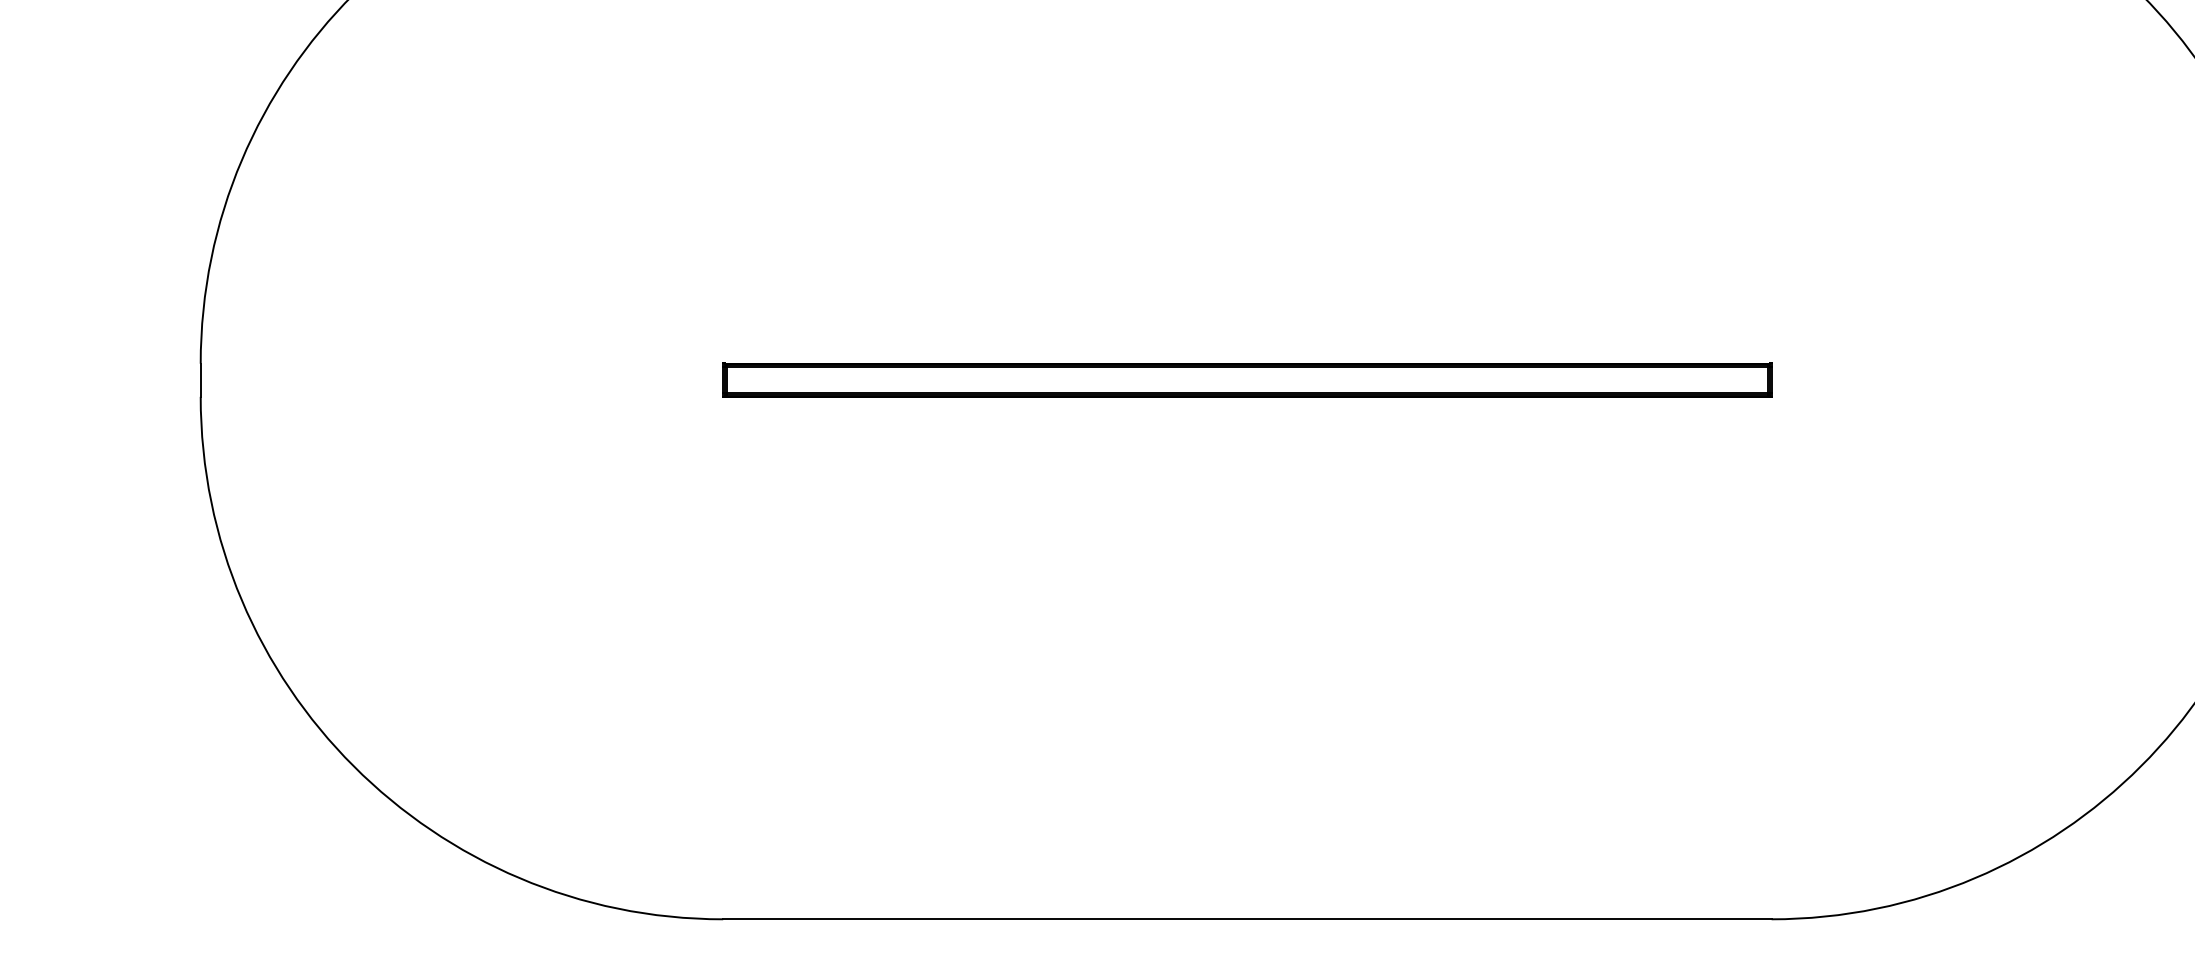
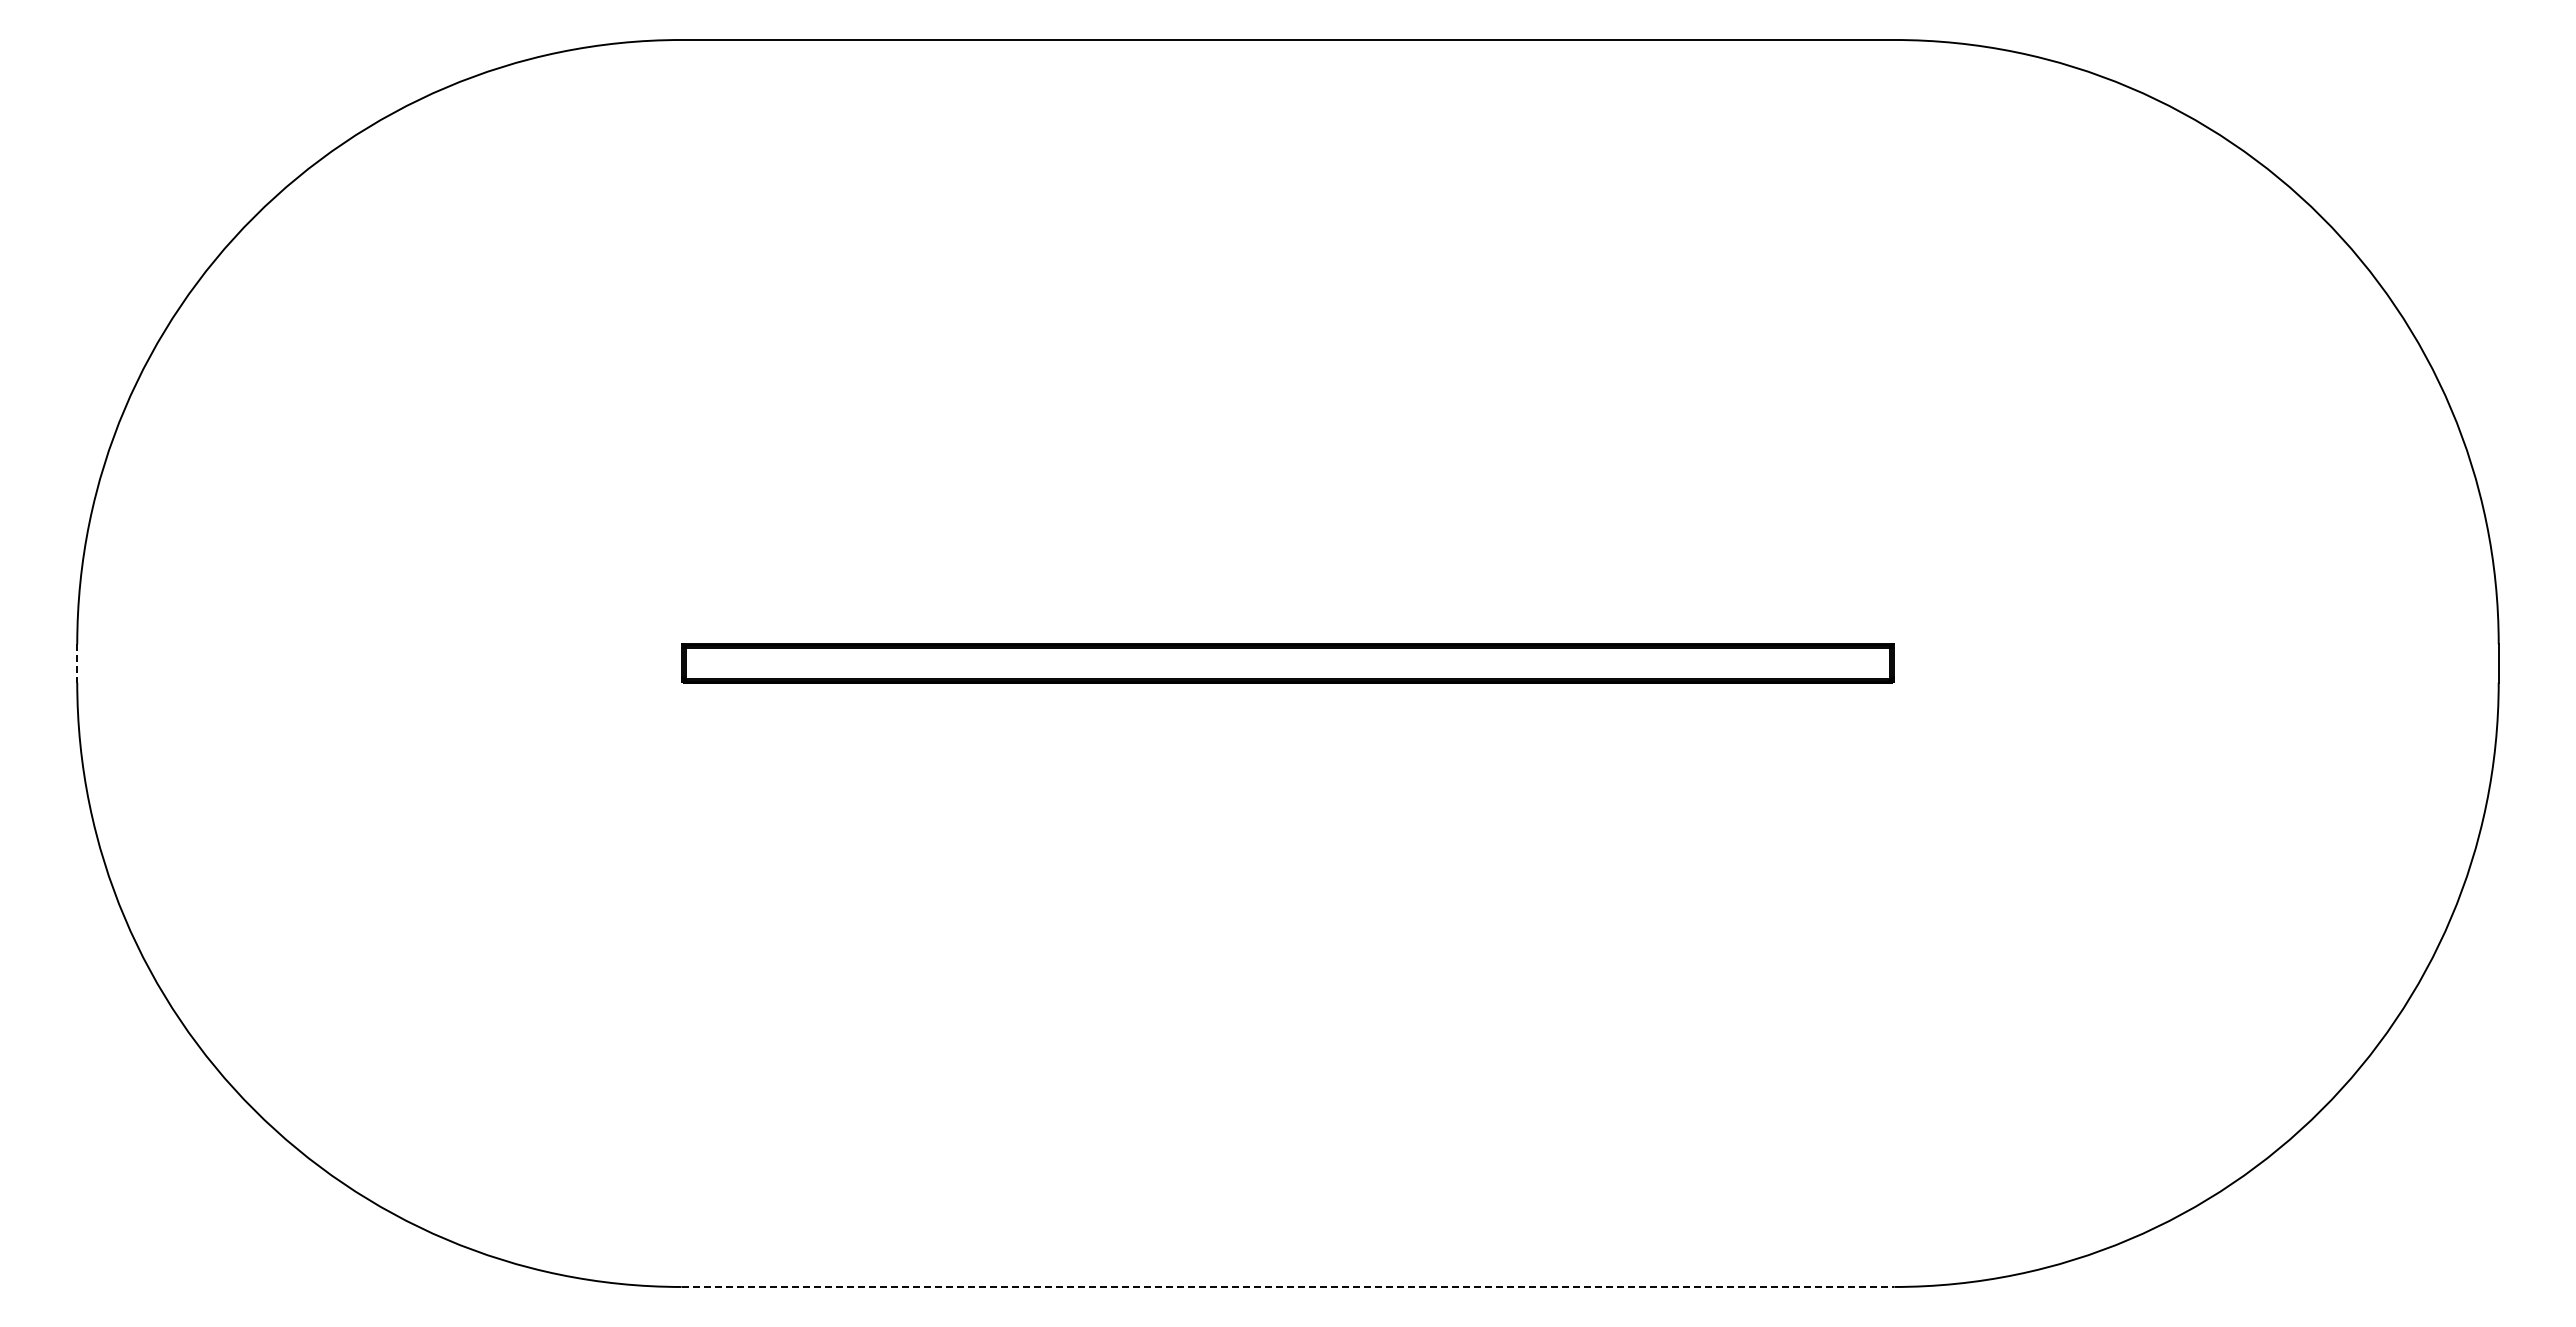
line: (200, 380) -> (77, 663), solid -> dashed
line: (1247, 918) -> (1288, 1286), solid -> dashed

